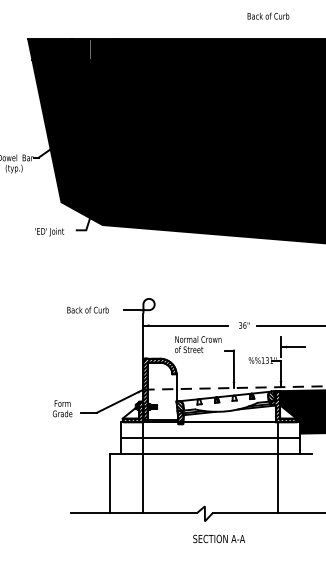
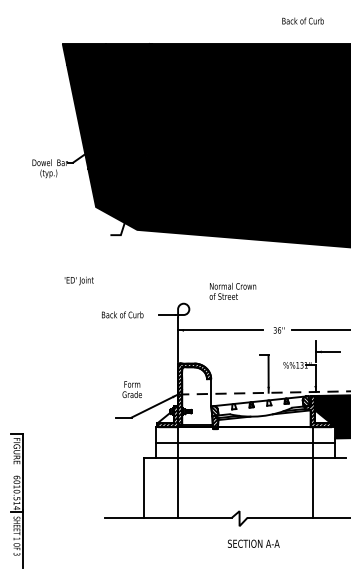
text: (48, 231) -> (78, 280), moved
text: (197, 344) -> (232, 291), moved
text: (61, 408) -> (131, 389), moved

